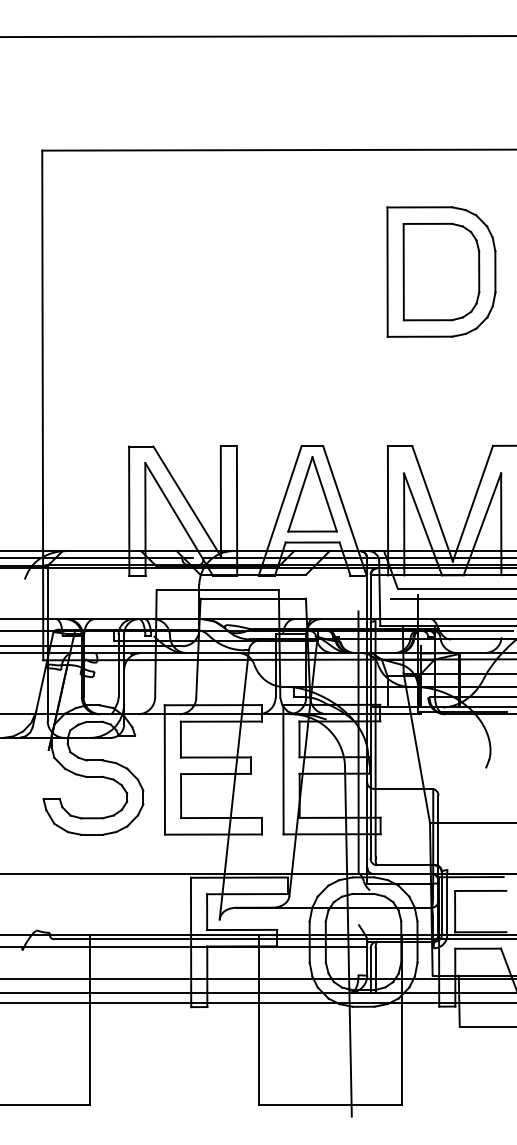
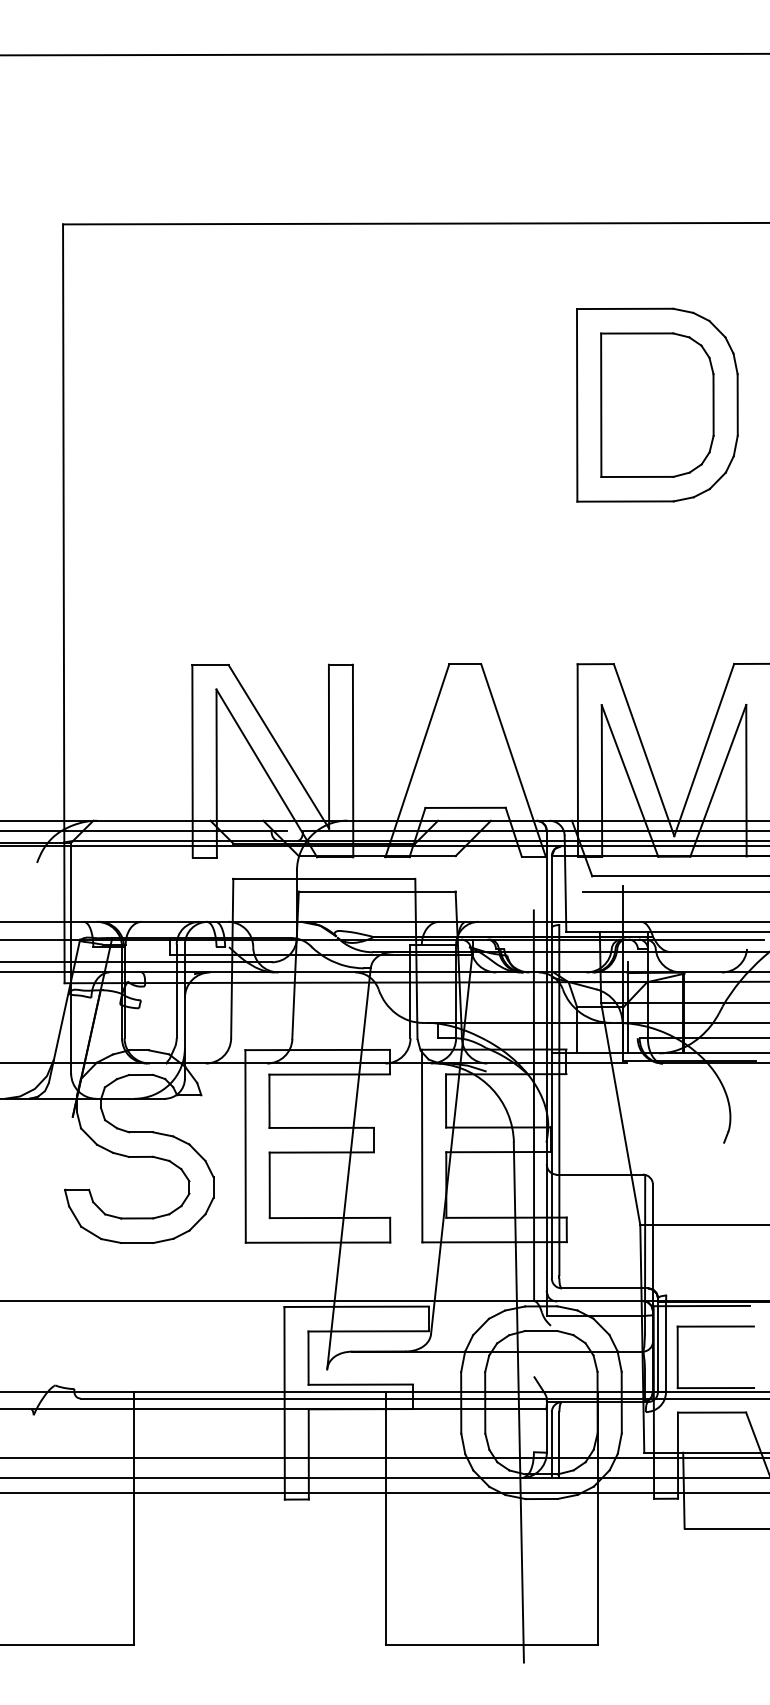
part: (312, 494) -> (465, 736), removed

